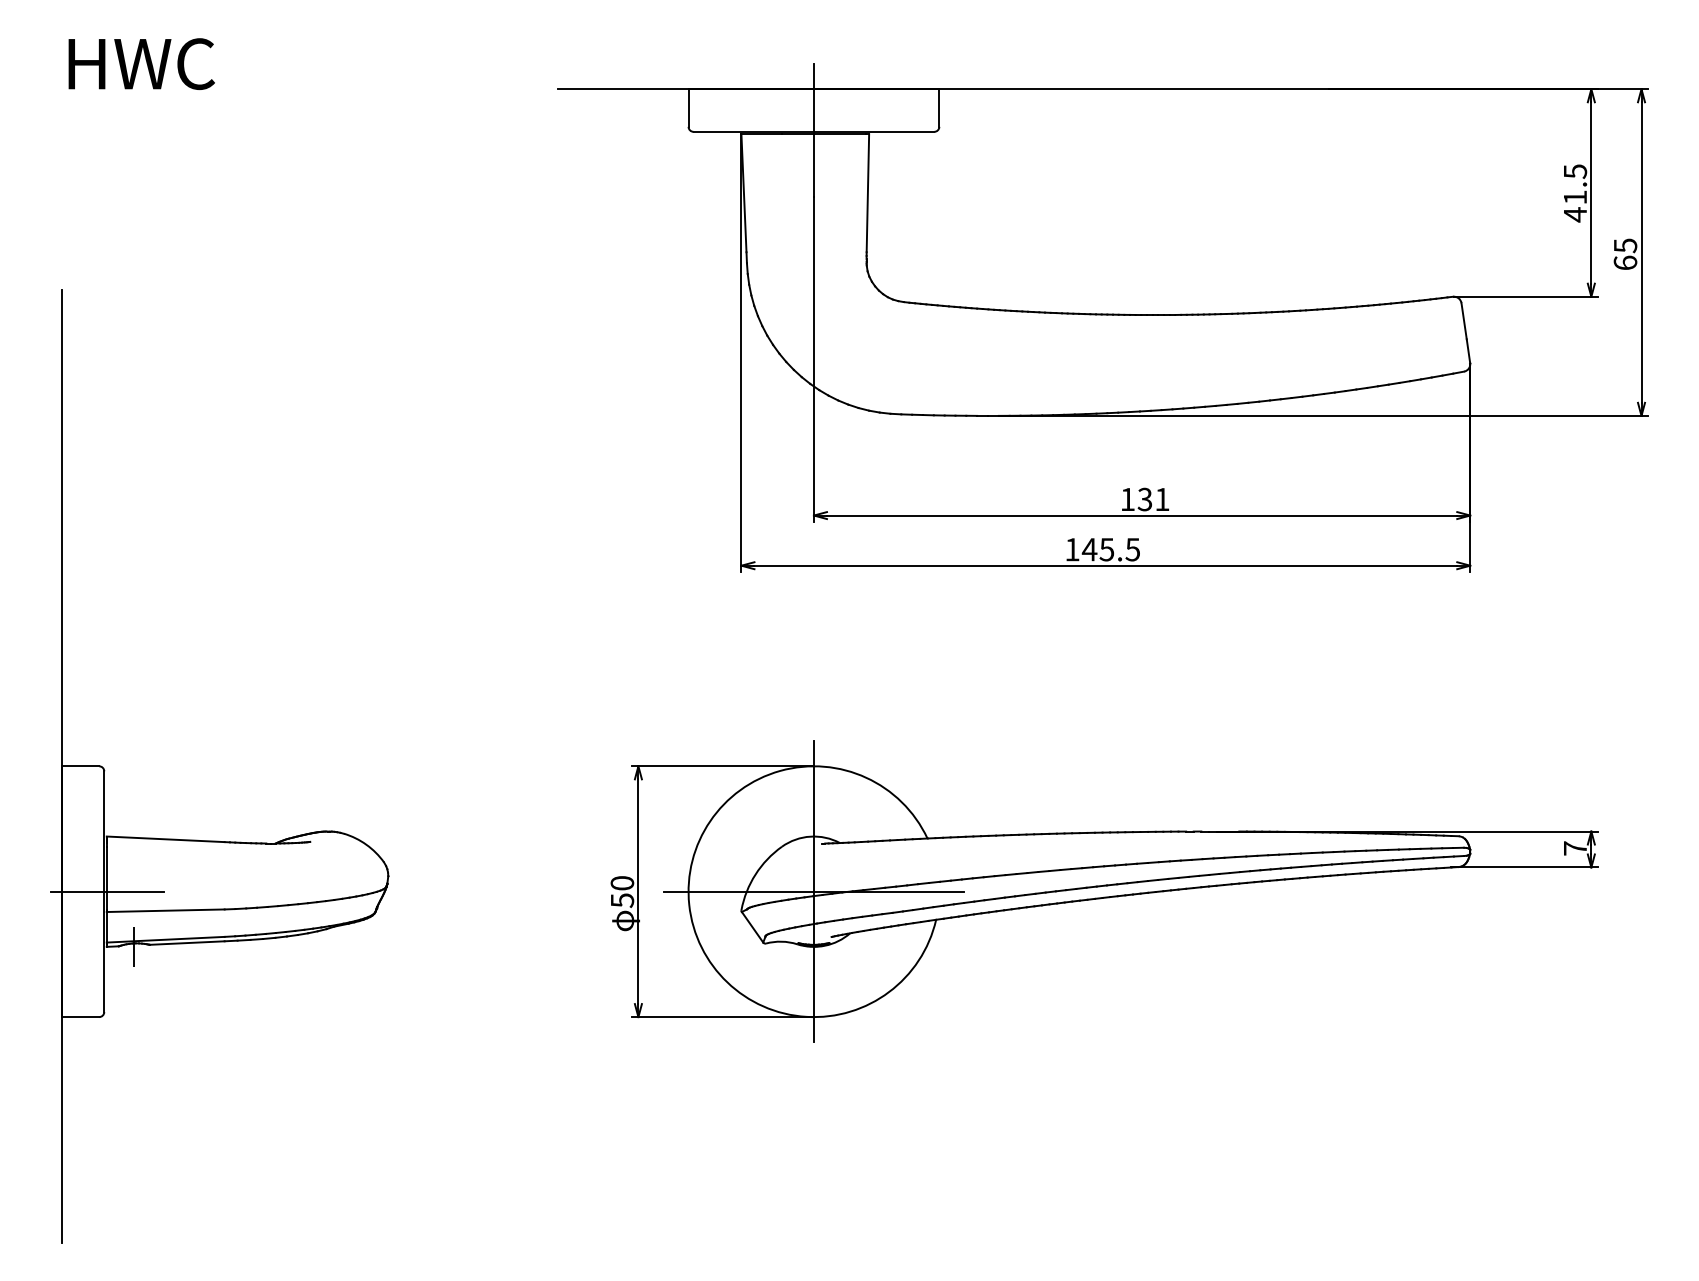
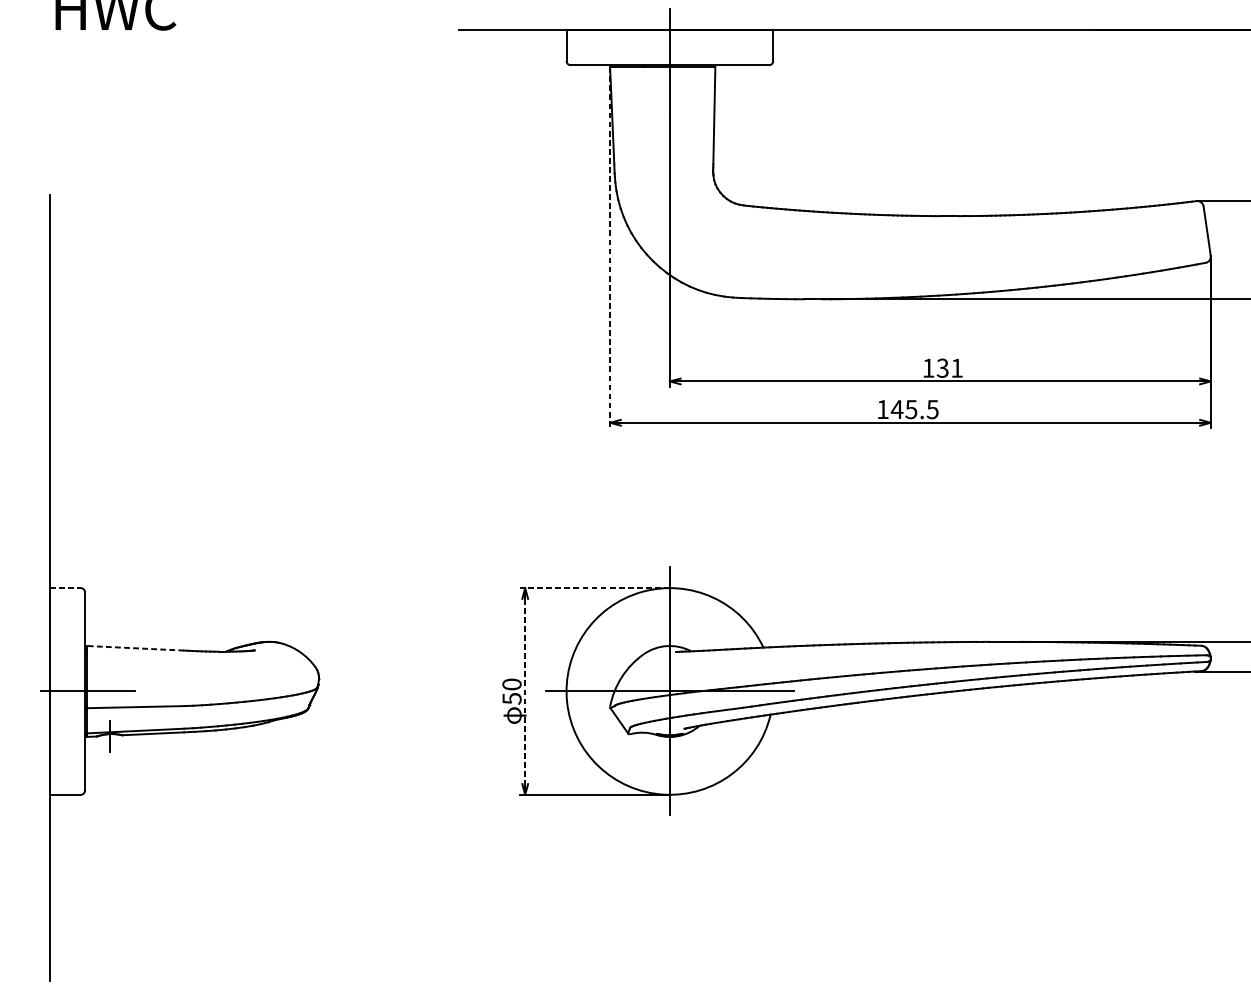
line: (741, 353) -> (610, 247), solid -> dashed
line: (80, 766) -> (65, 588), solid -> dashed
line: (722, 766) -> (594, 588), solid -> dashed
line: (165, 839) -> (135, 648), solid -> dashed
line: (638, 892) -> (525, 692), solid -> dashed

